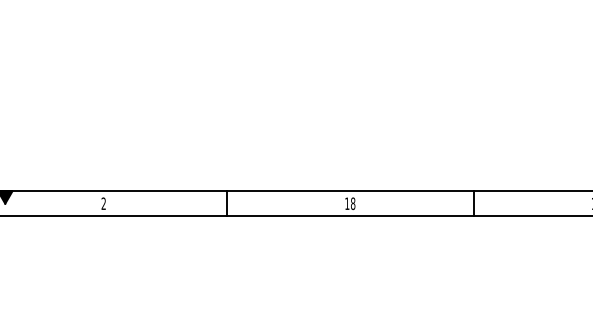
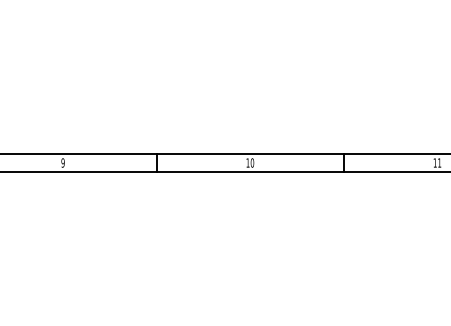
text: (102, 203) -> (62, 162), 2 -> 9
text: (353, 203) -> (252, 162), 18 -> 10

